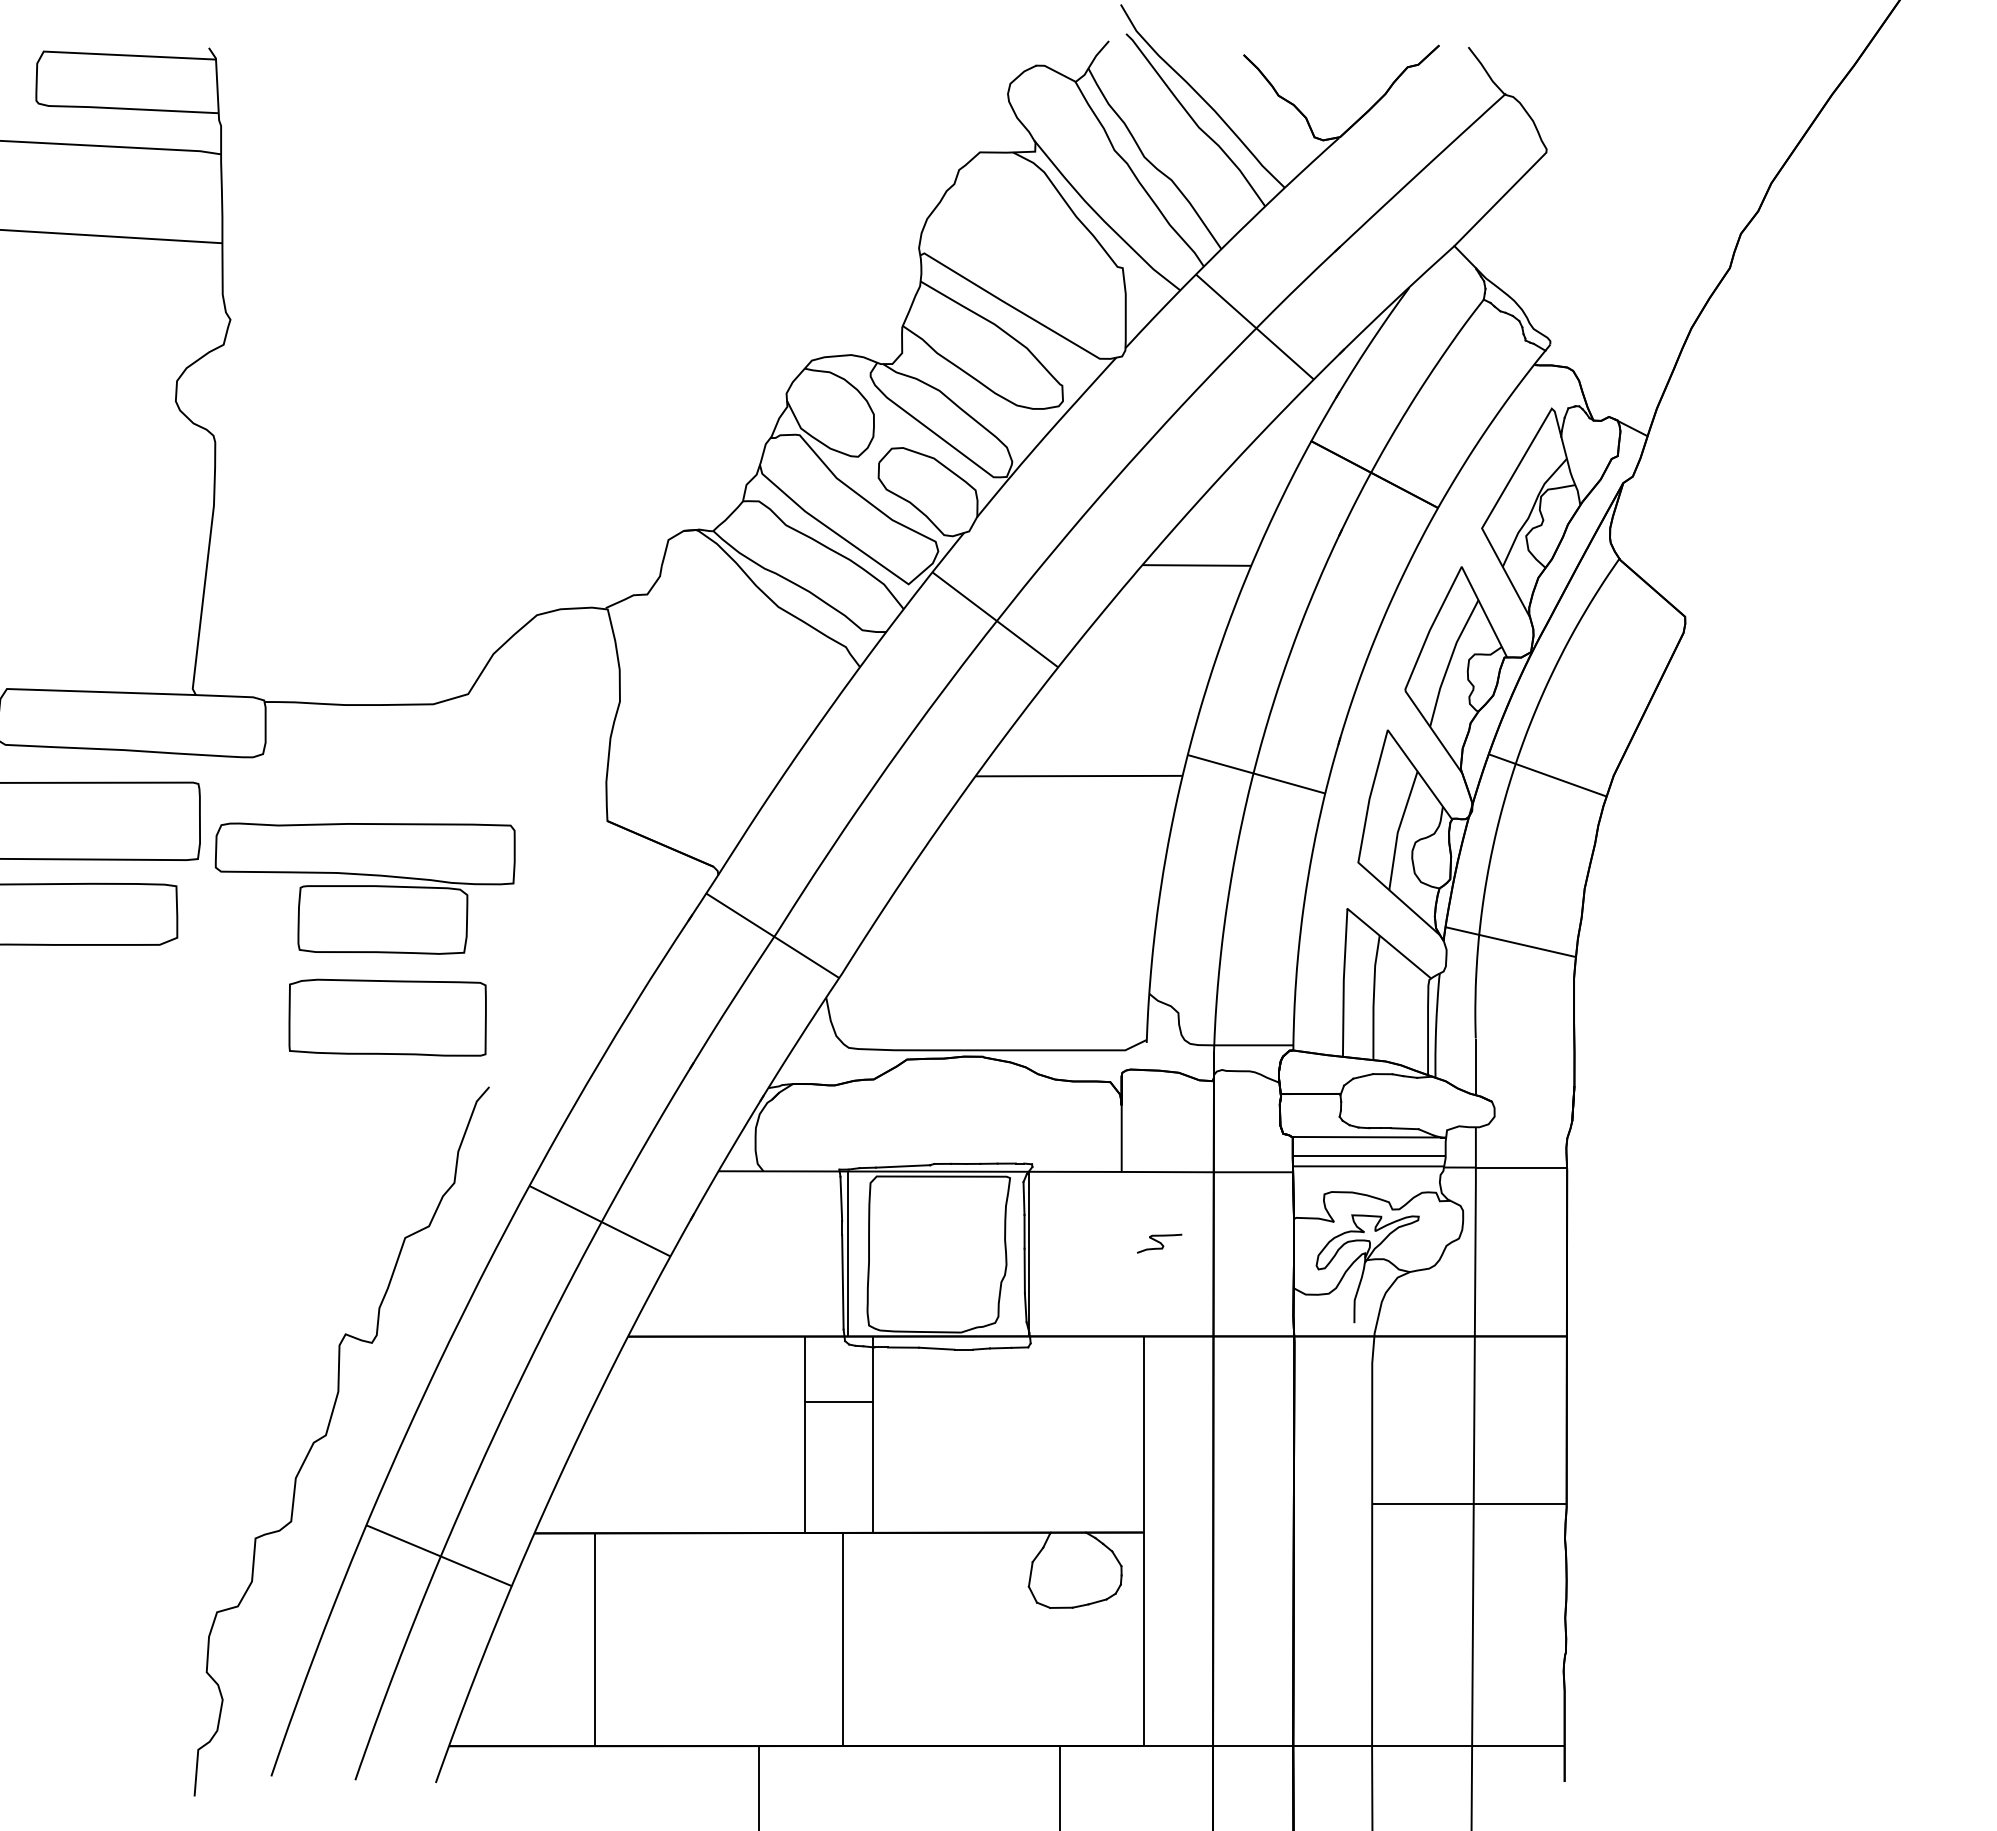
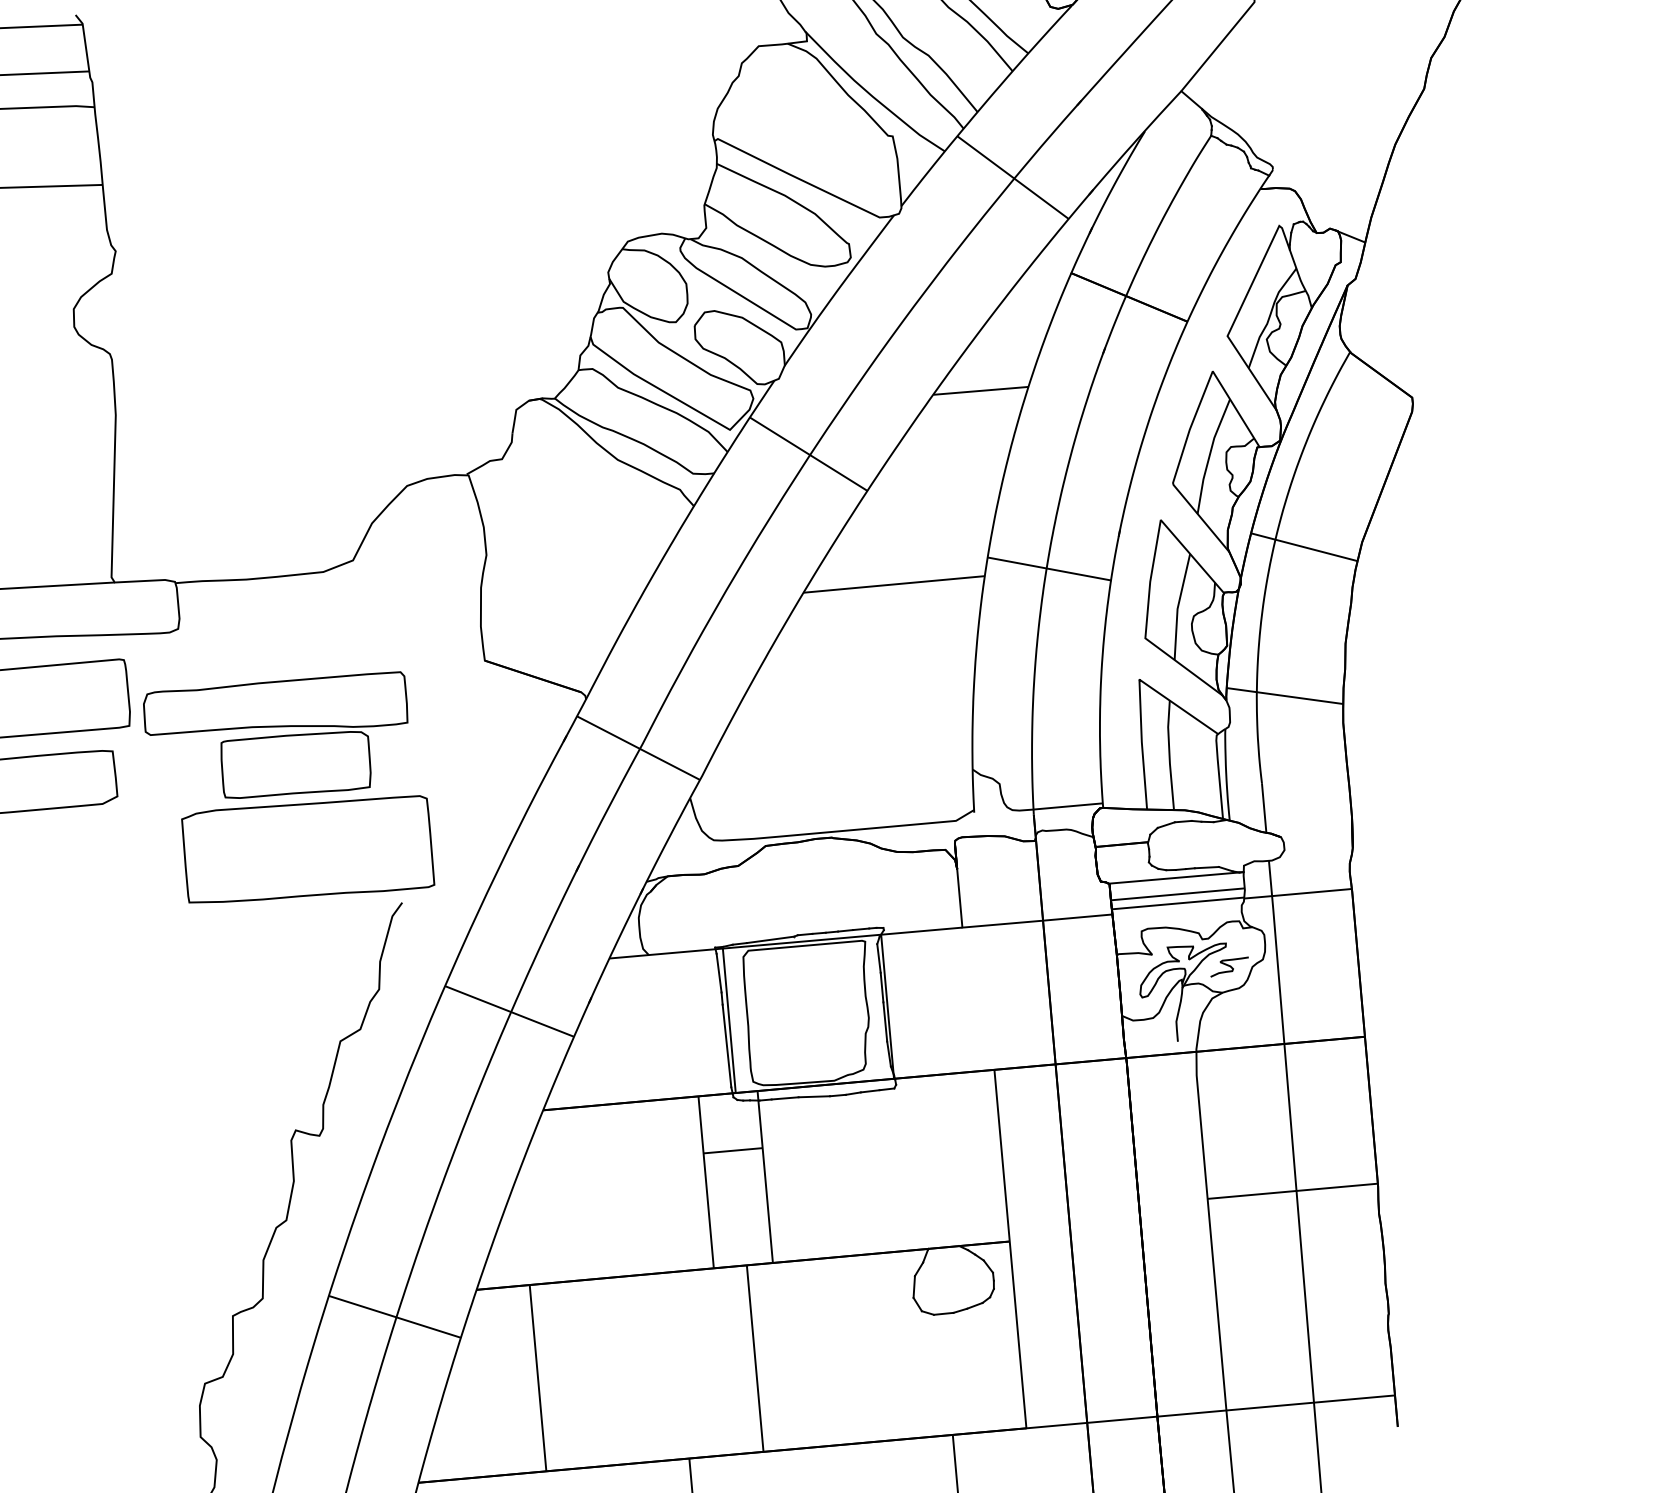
part: (387, 1017) -> (307, 849), size x1.43
curve: (1159, 1243) -> (1229, 966), moved

